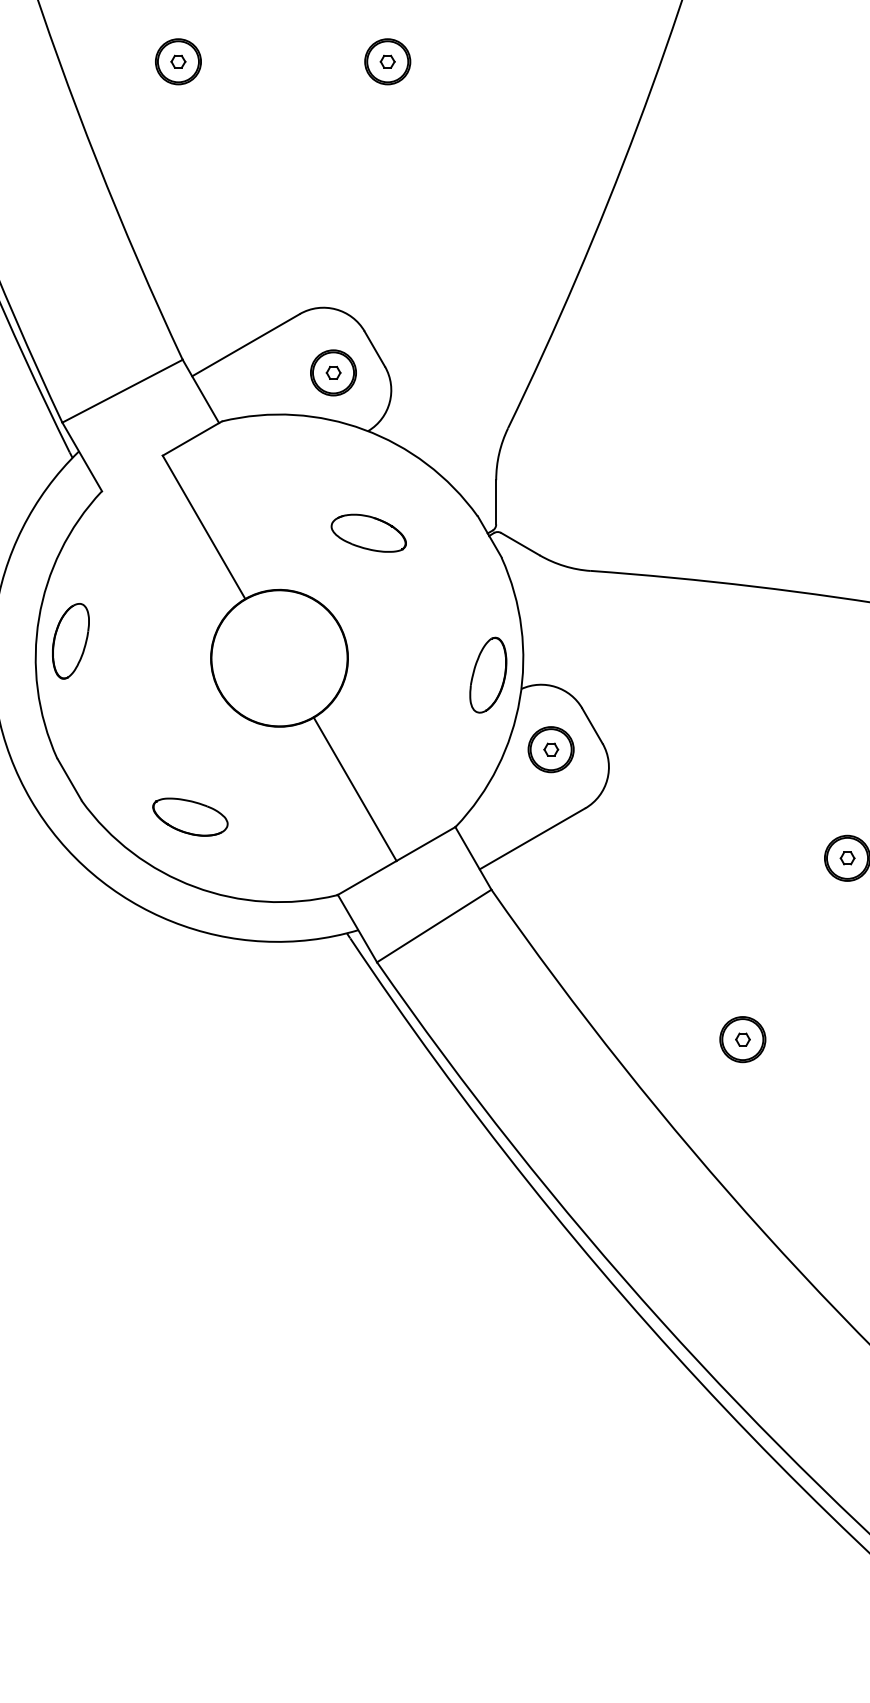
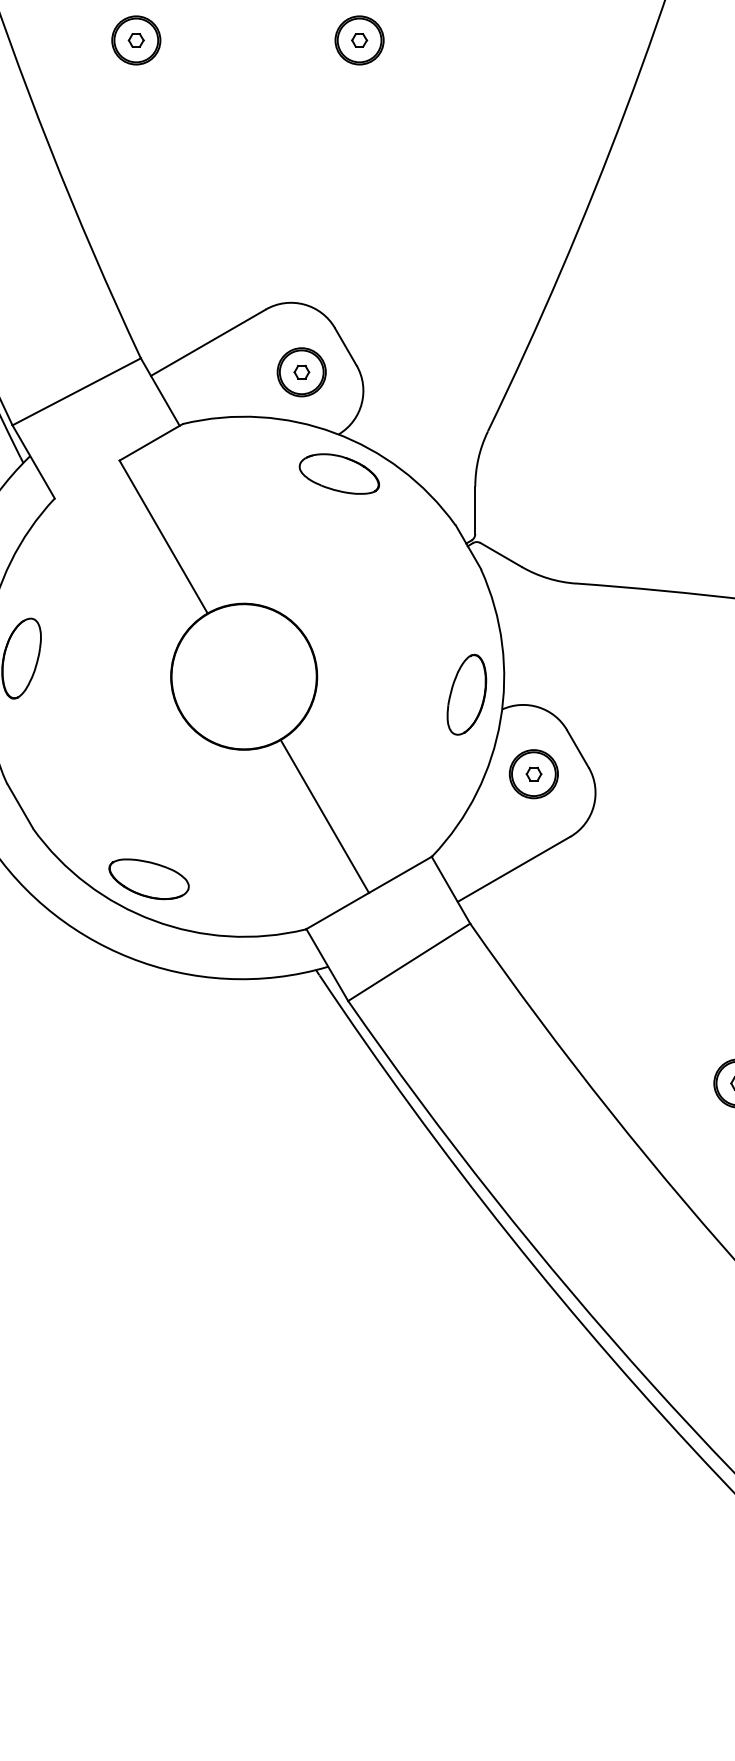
part: (368, 532) -> (339, 473), moved
part: (190, 816) -> (149, 878), moved

